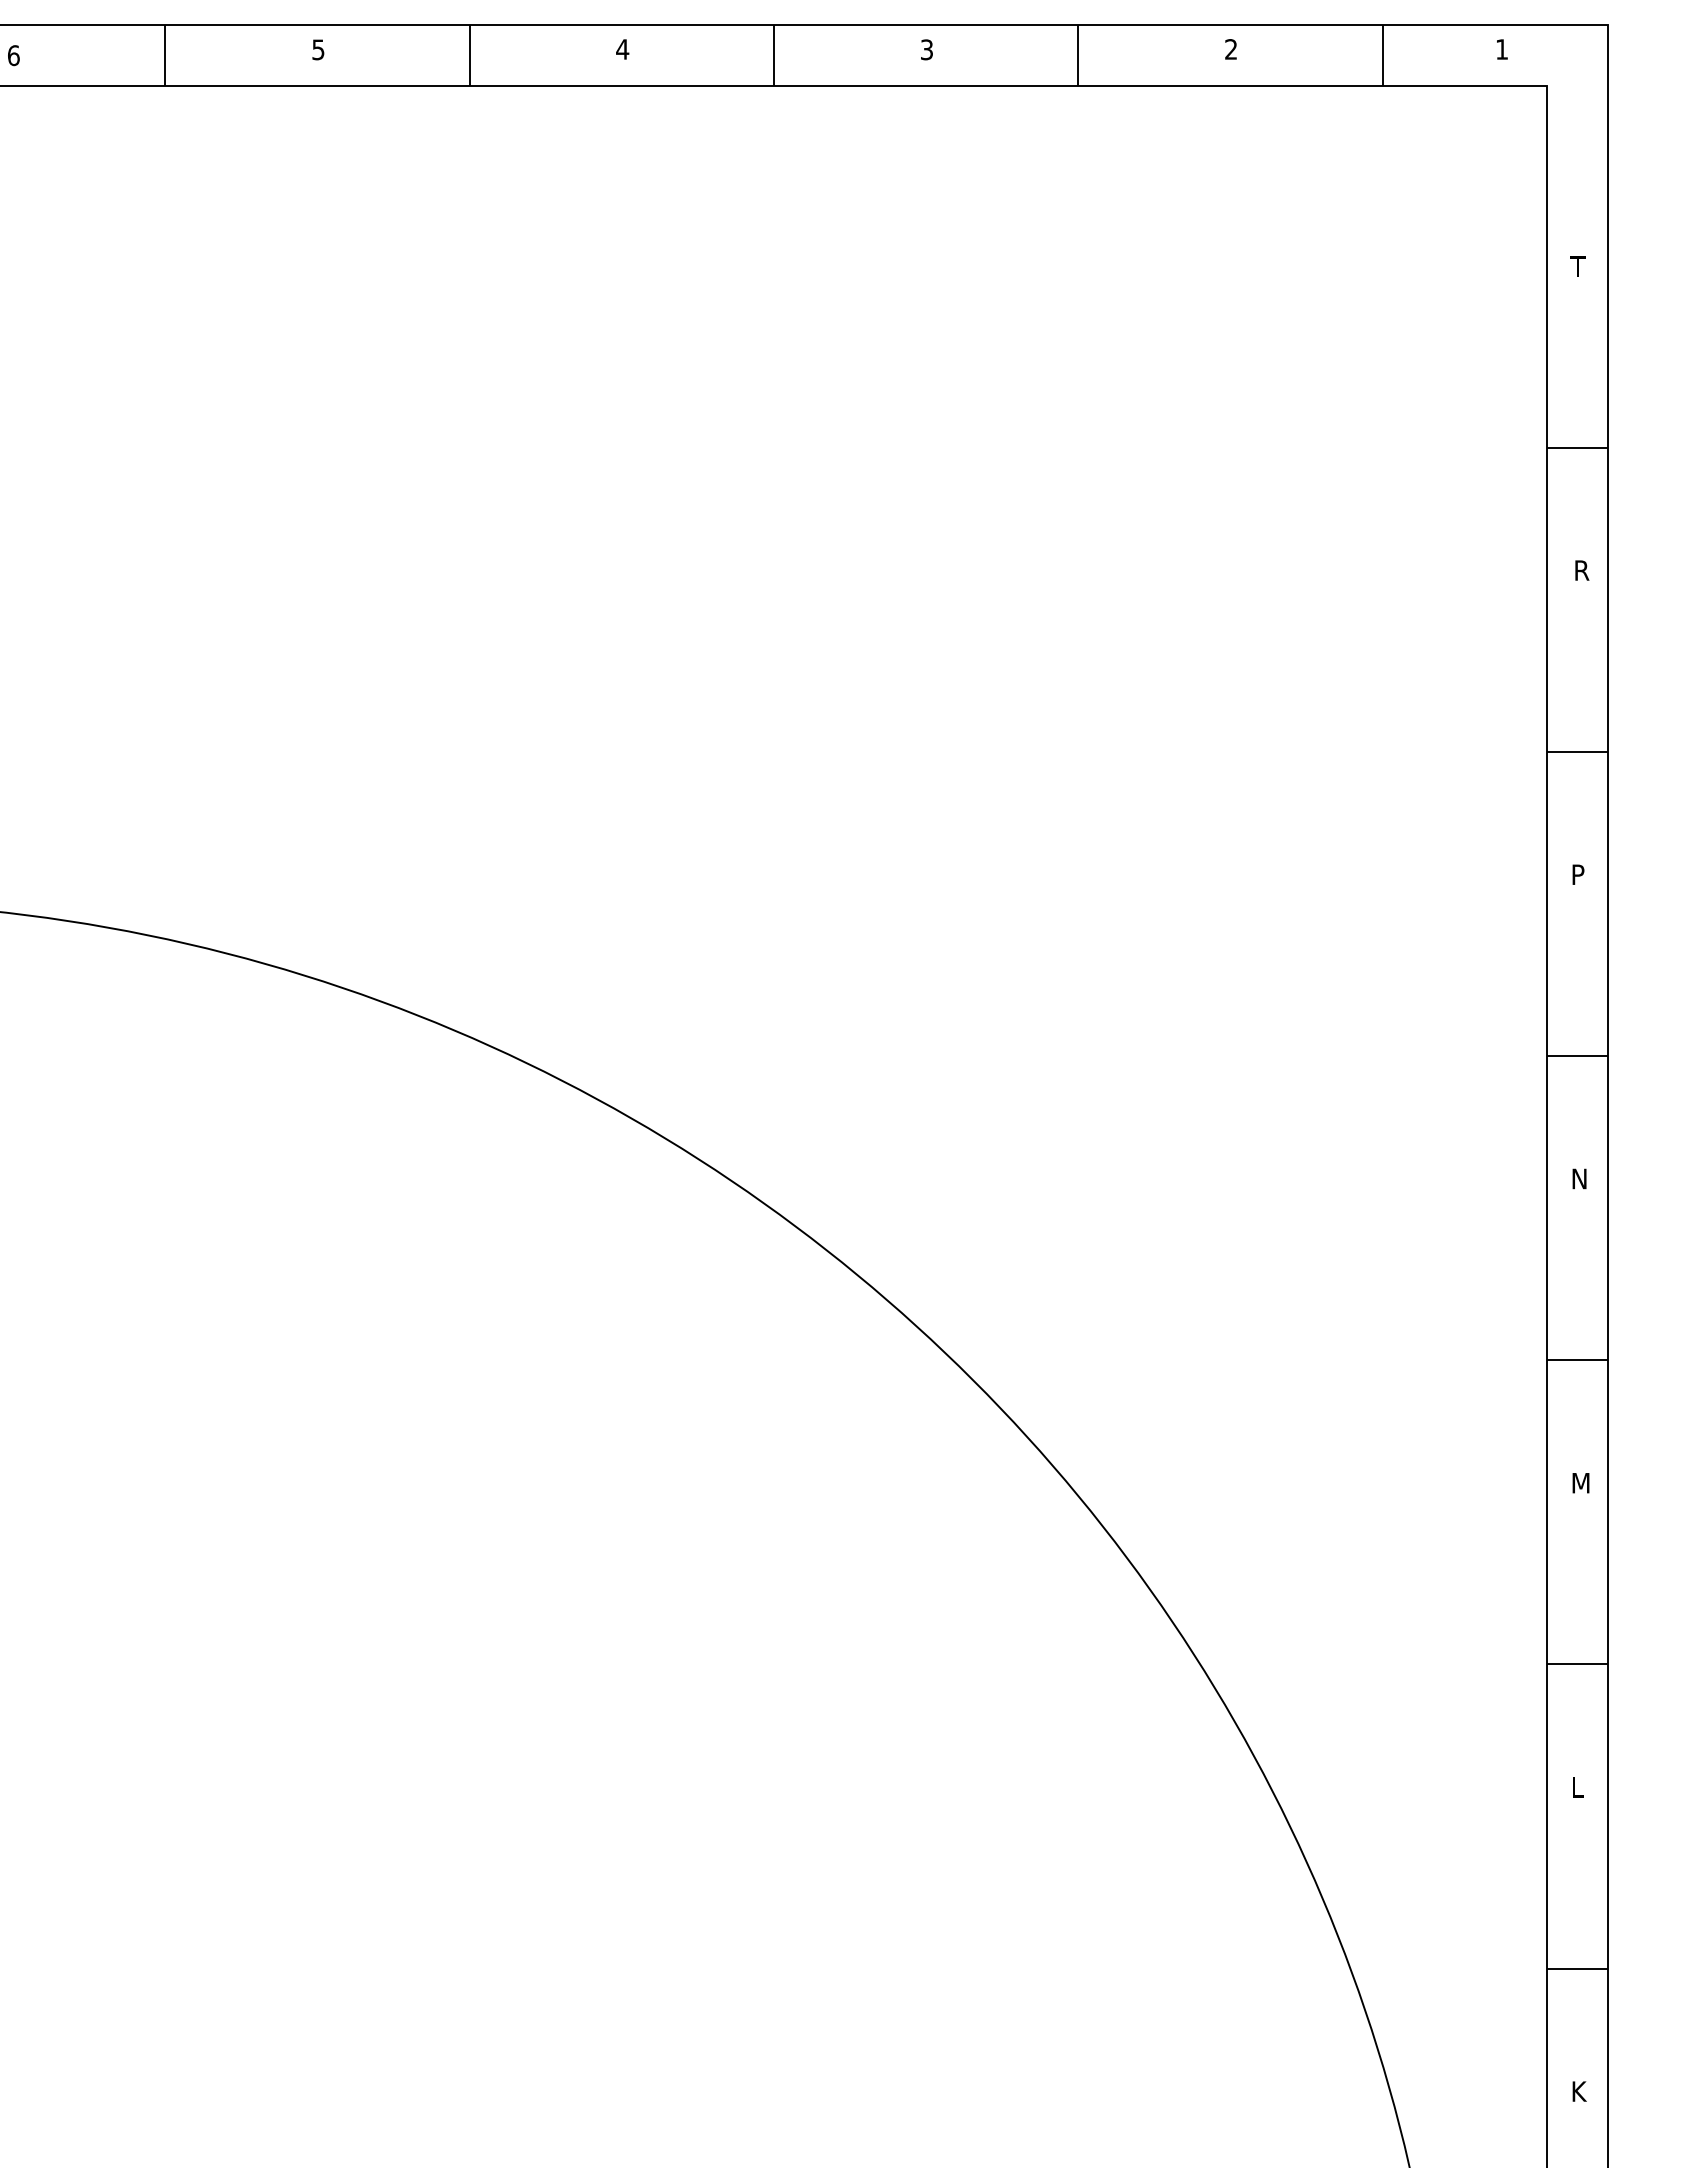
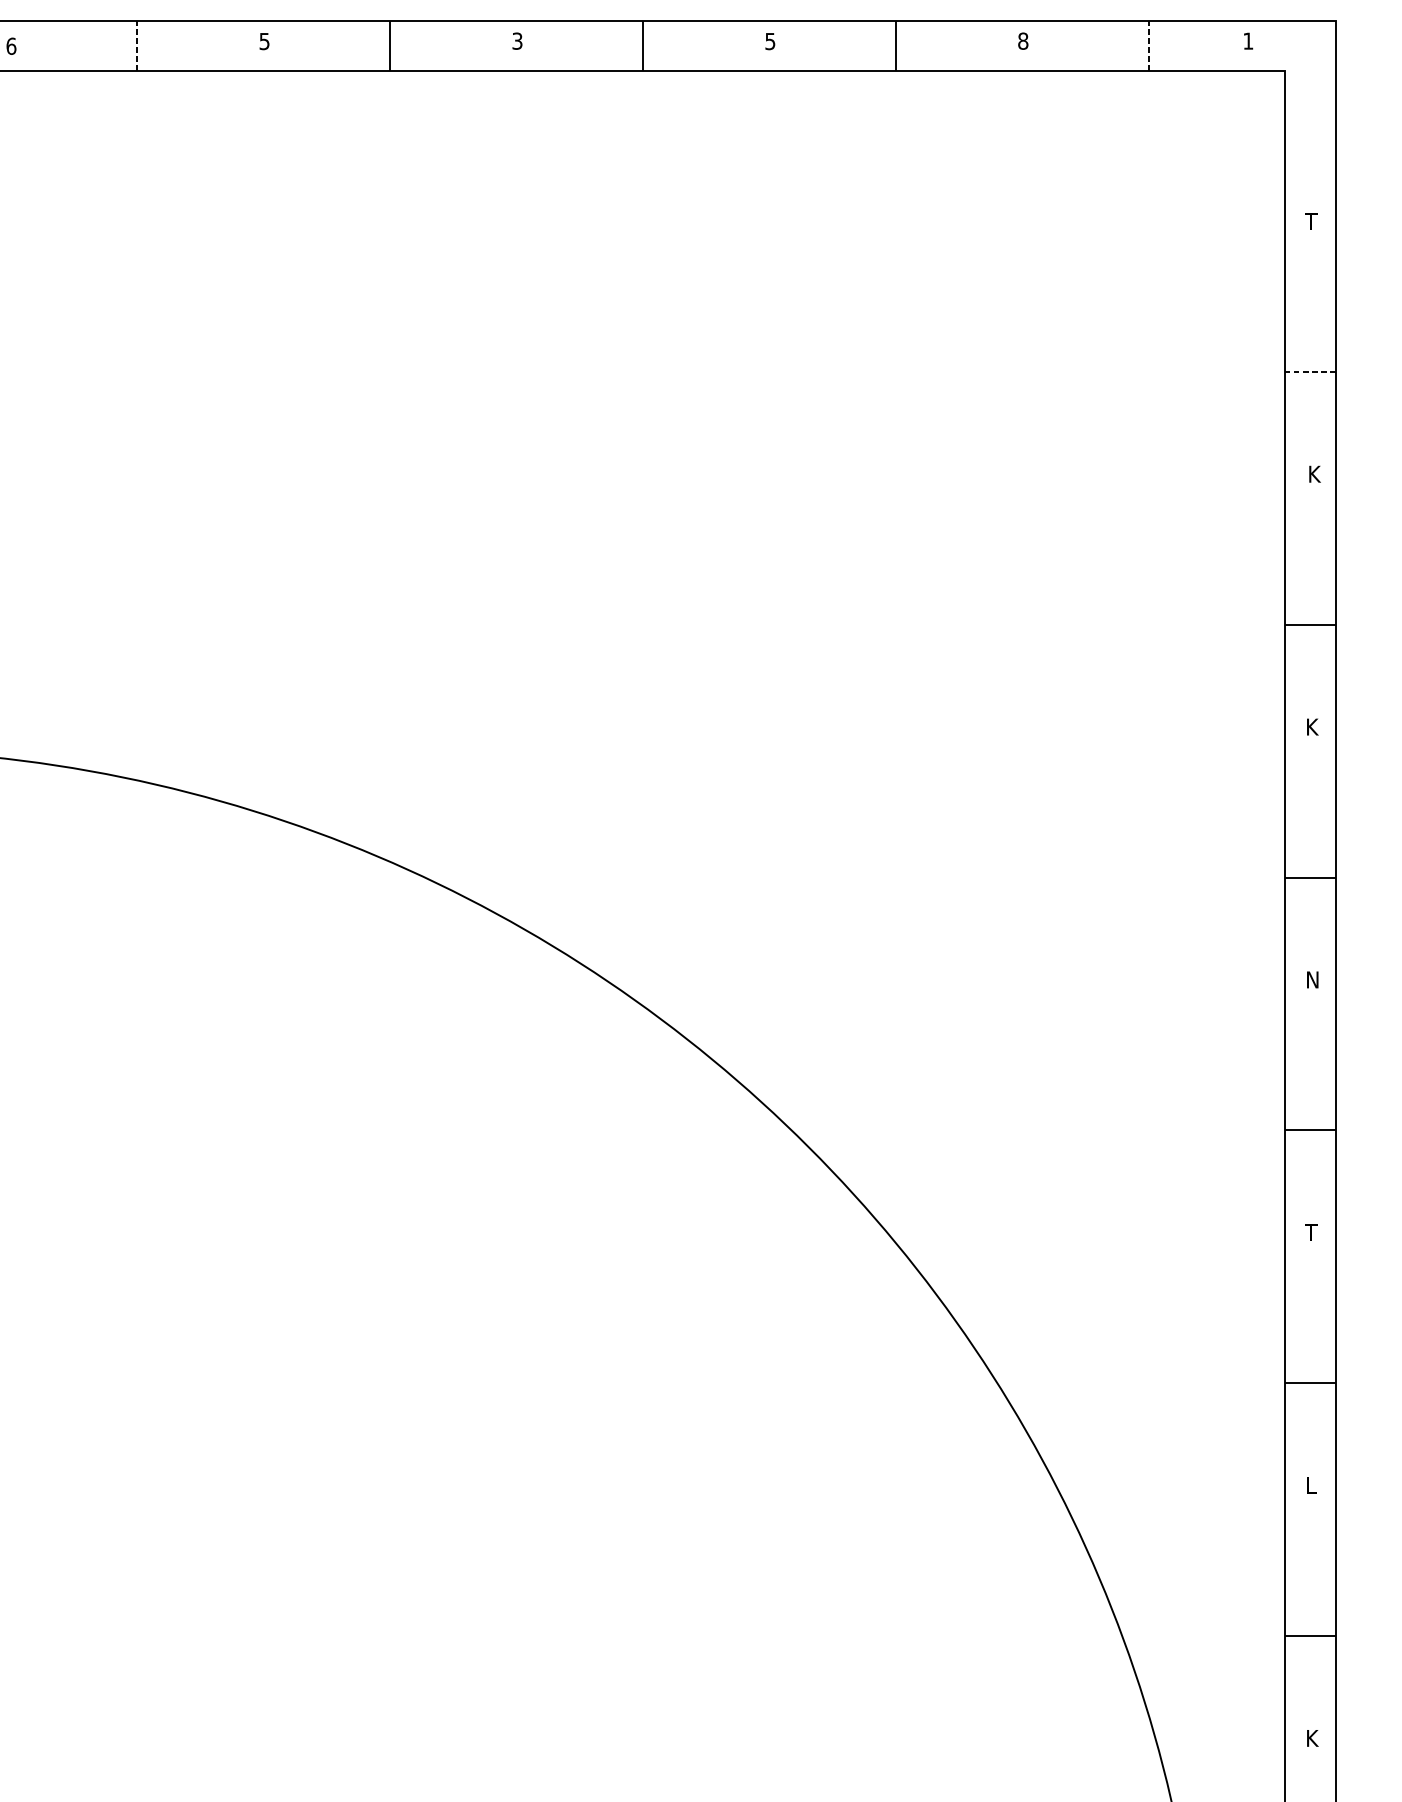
text: (622, 49) -> (517, 41), 4 -> 3
text: (926, 49) -> (769, 41), 3 -> 5
text: (1231, 49) -> (1023, 41), 2 -> 8
line: (165, 54) -> (137, 45), solid -> dashed
line: (1382, 54) -> (1148, 45), solid -> dashed
line: (1576, 447) -> (1310, 372), solid -> dashed
text: (1582, 570) -> (1315, 474), R -> K
text: (1580, 874) -> (1313, 726), P -> K
text: (1579, 1483) -> (1312, 1233), M -> T

